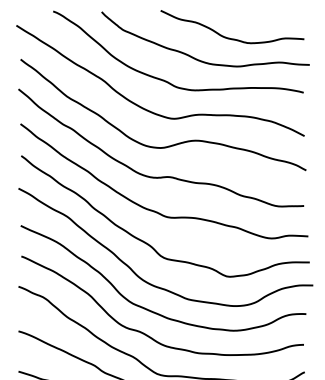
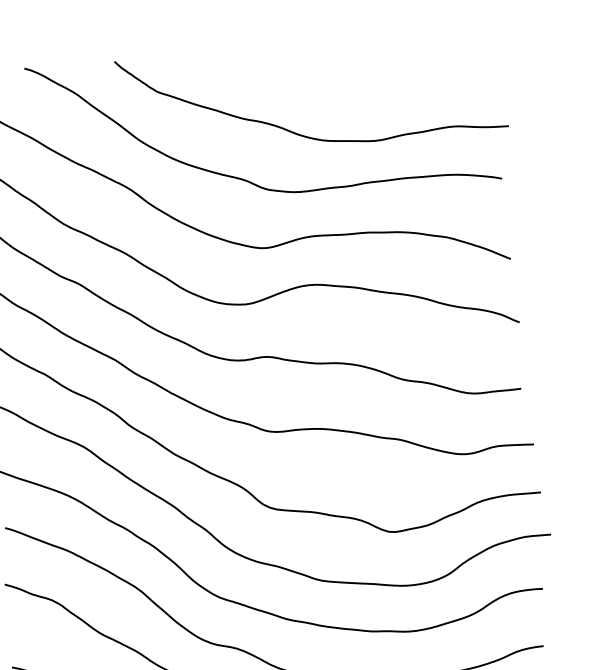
curve: (229, 37) -> (355, 88), removed

